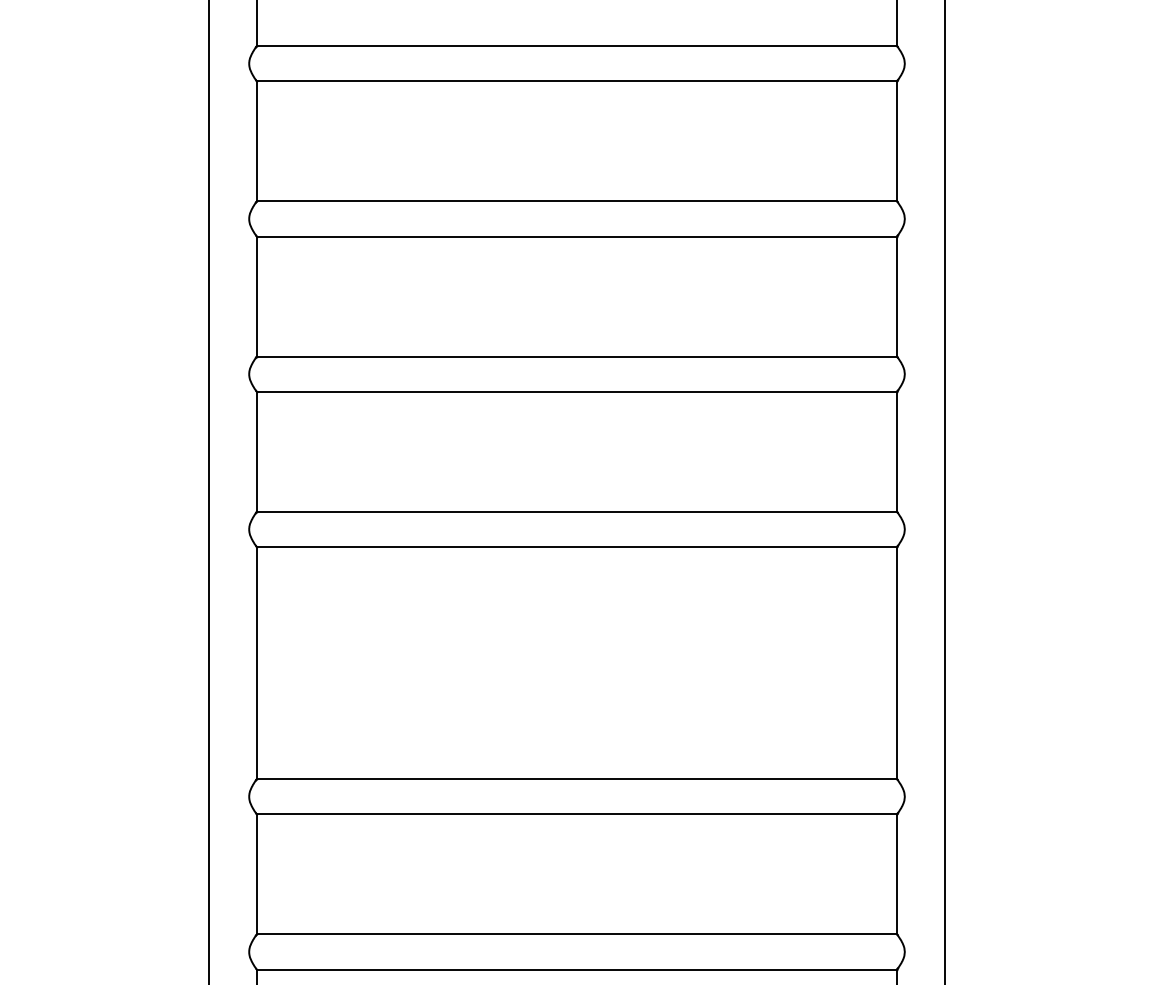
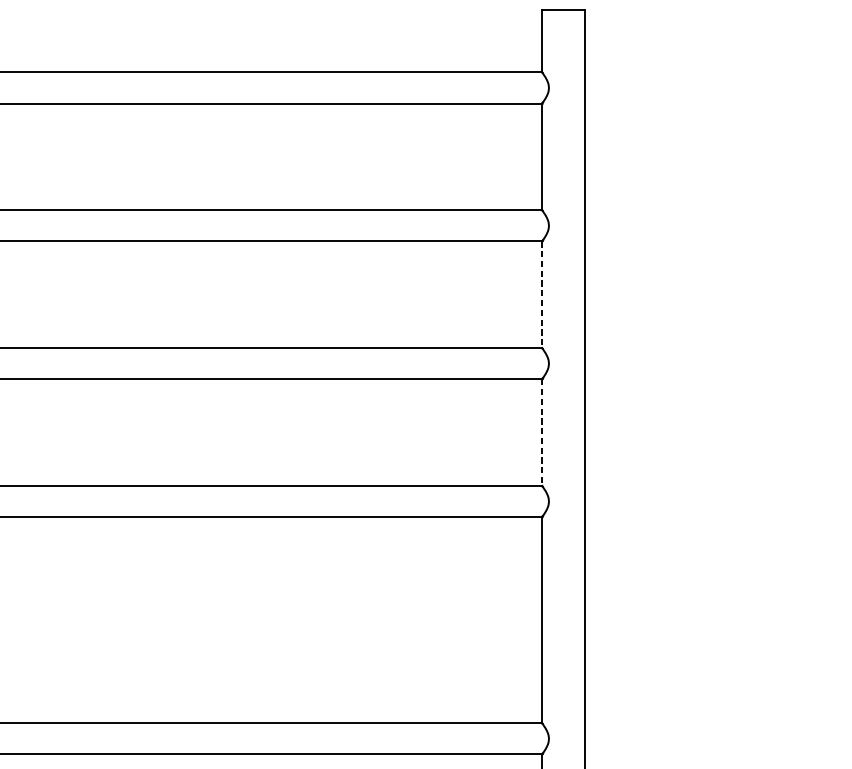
line: (897, 297) -> (542, 295), solid -> dashed
line: (897, 452) -> (542, 433), solid -> dashed

